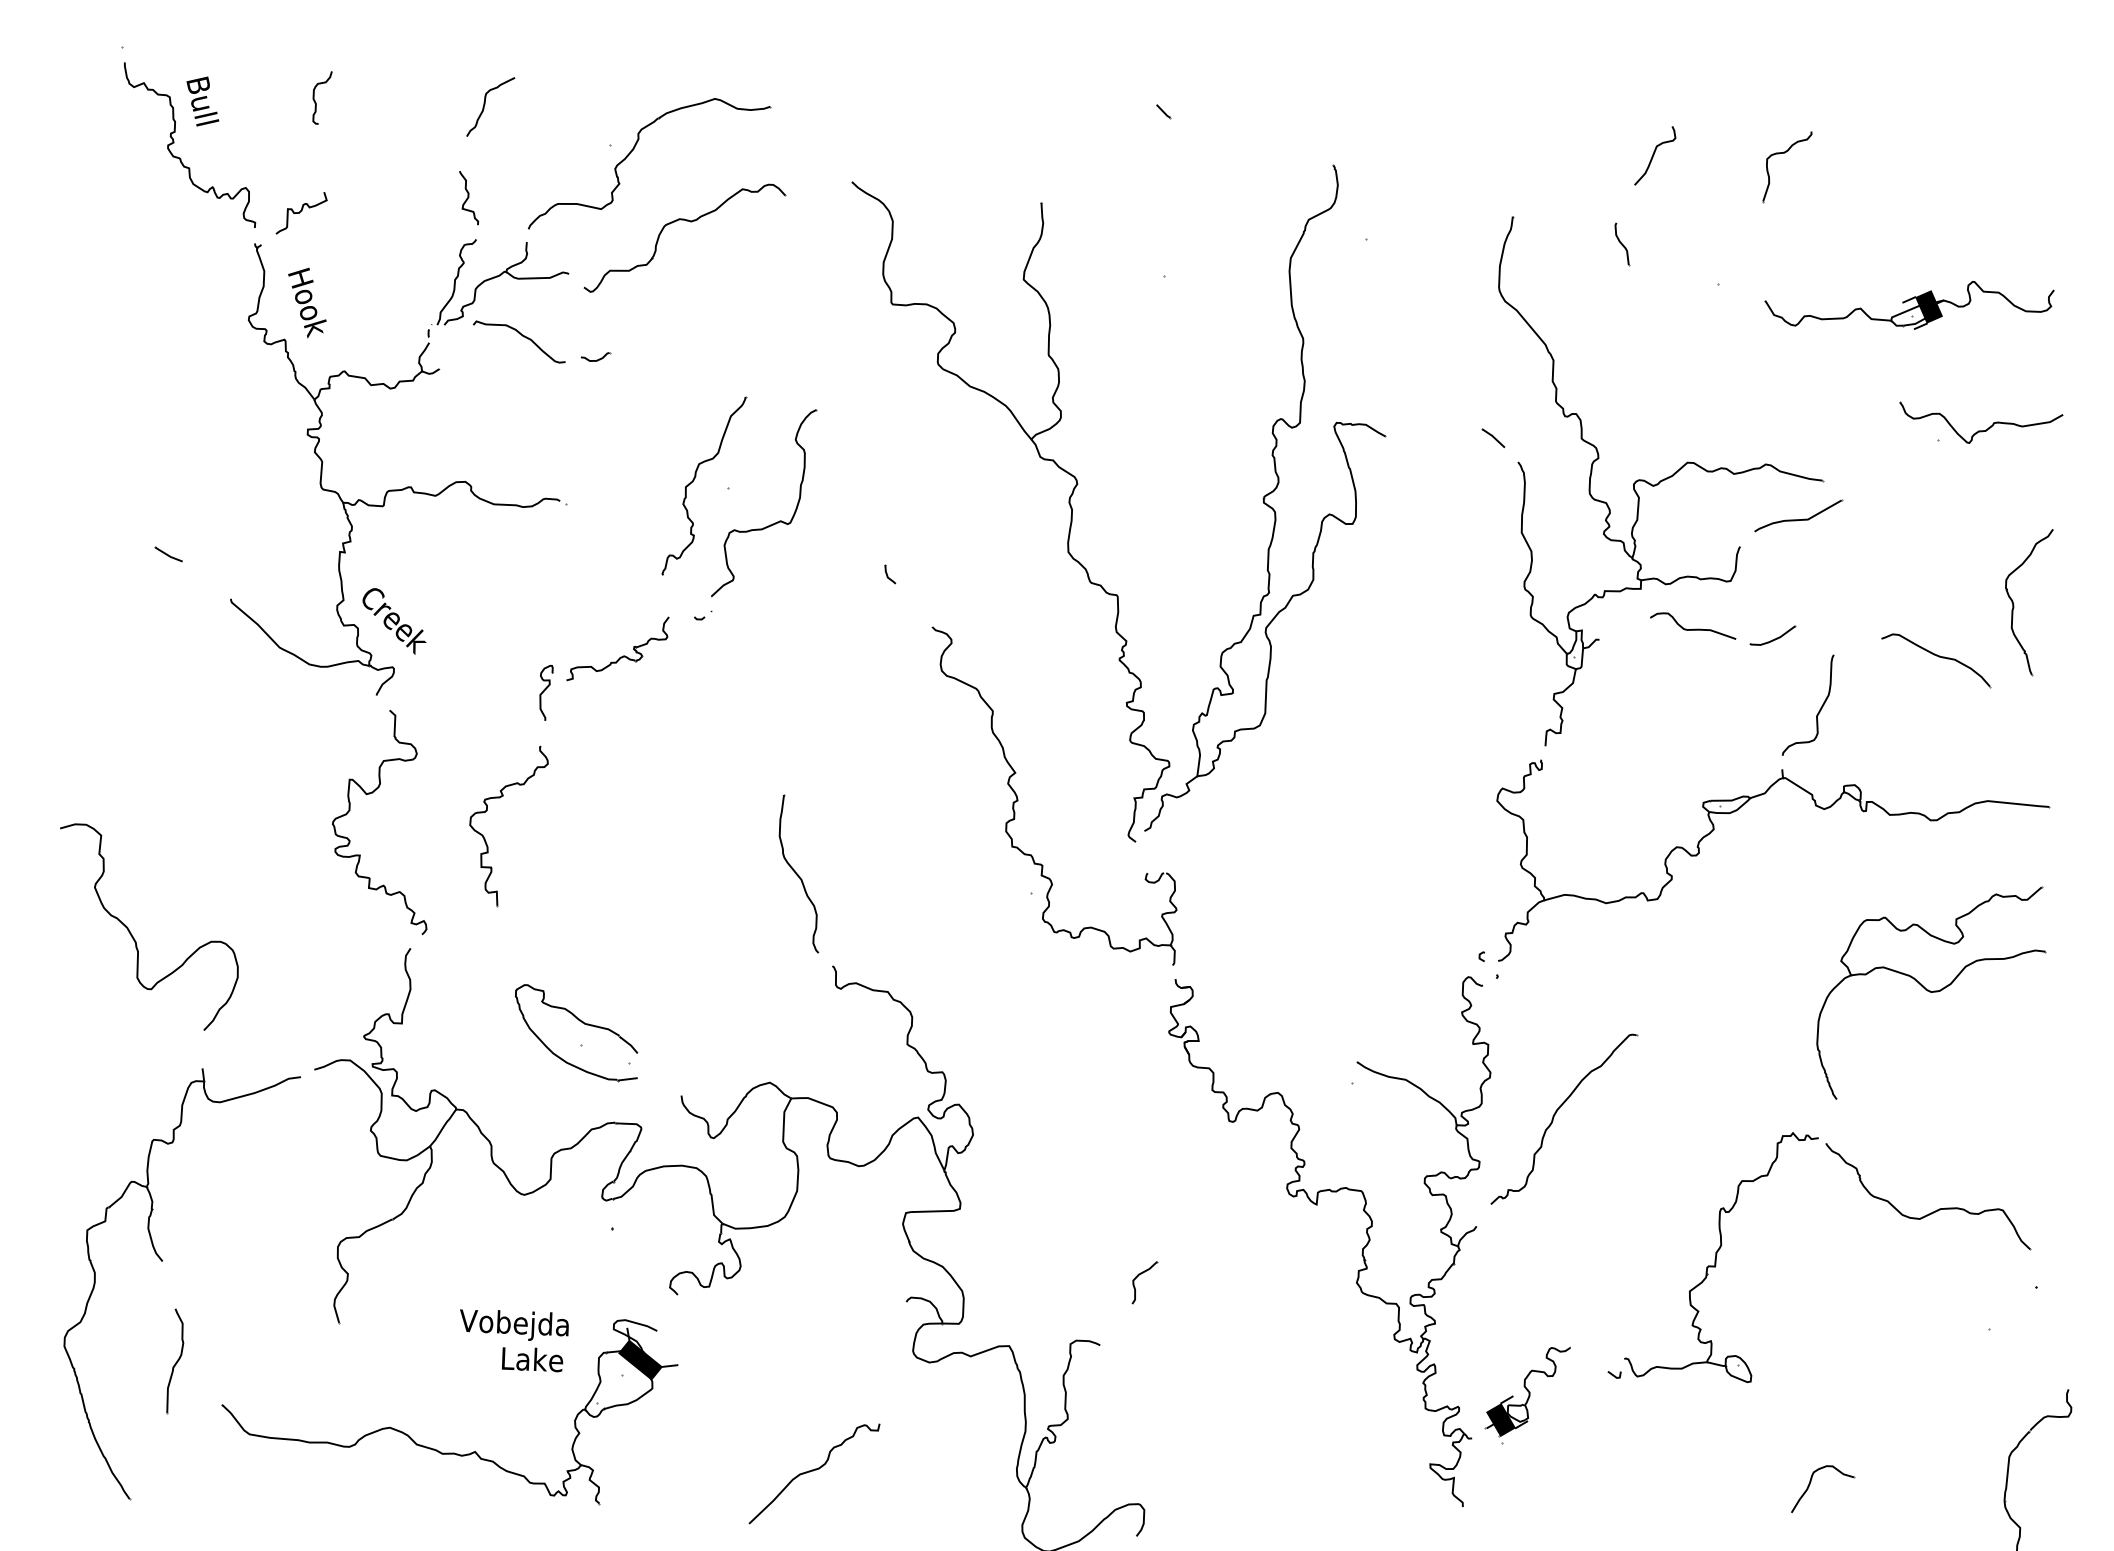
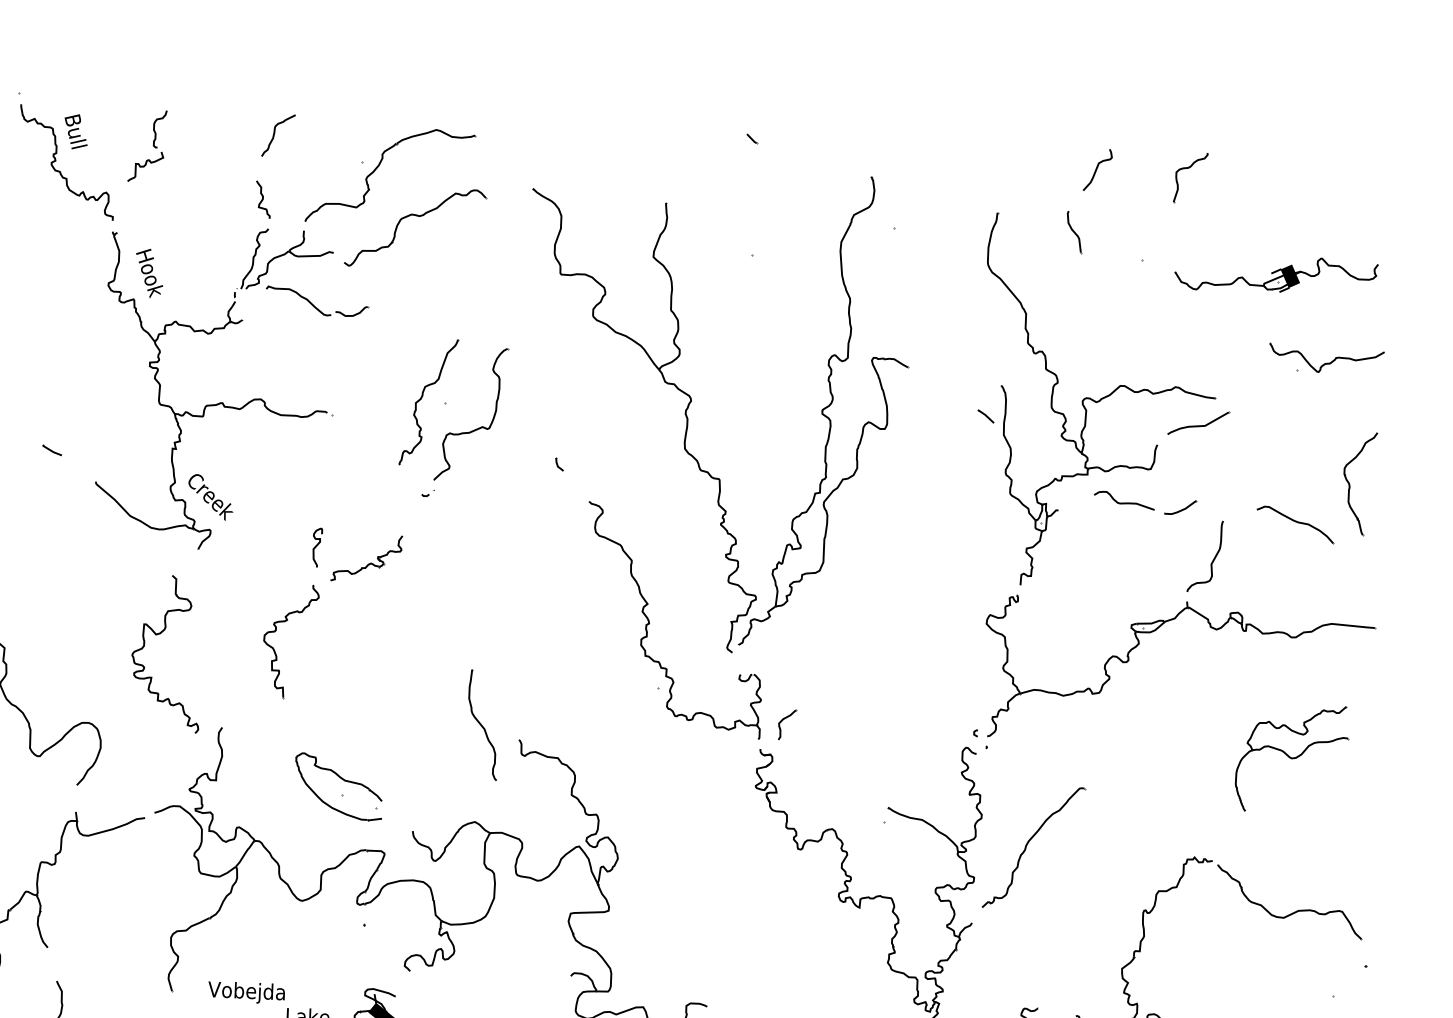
curve: (300, 212) -> (144, 166), moved
part: (1622, 244) -> (1074, 232), size x1.4
part: (596, 356) -> (353, 311), size x1.6
line: (1493, 437) -> (986, 415), moved
part: (620, 656) -> (368, 563), moved
part: (370, 794) -> (158, 634), moved
part: (798, 873) -> (482, 724), moved
part: (1931, 992) -> (1292, 758), size x0.7
part: (1138, 1276) -> (782, 720), moved
text: (514, 1324) -> (246, 992), moved

